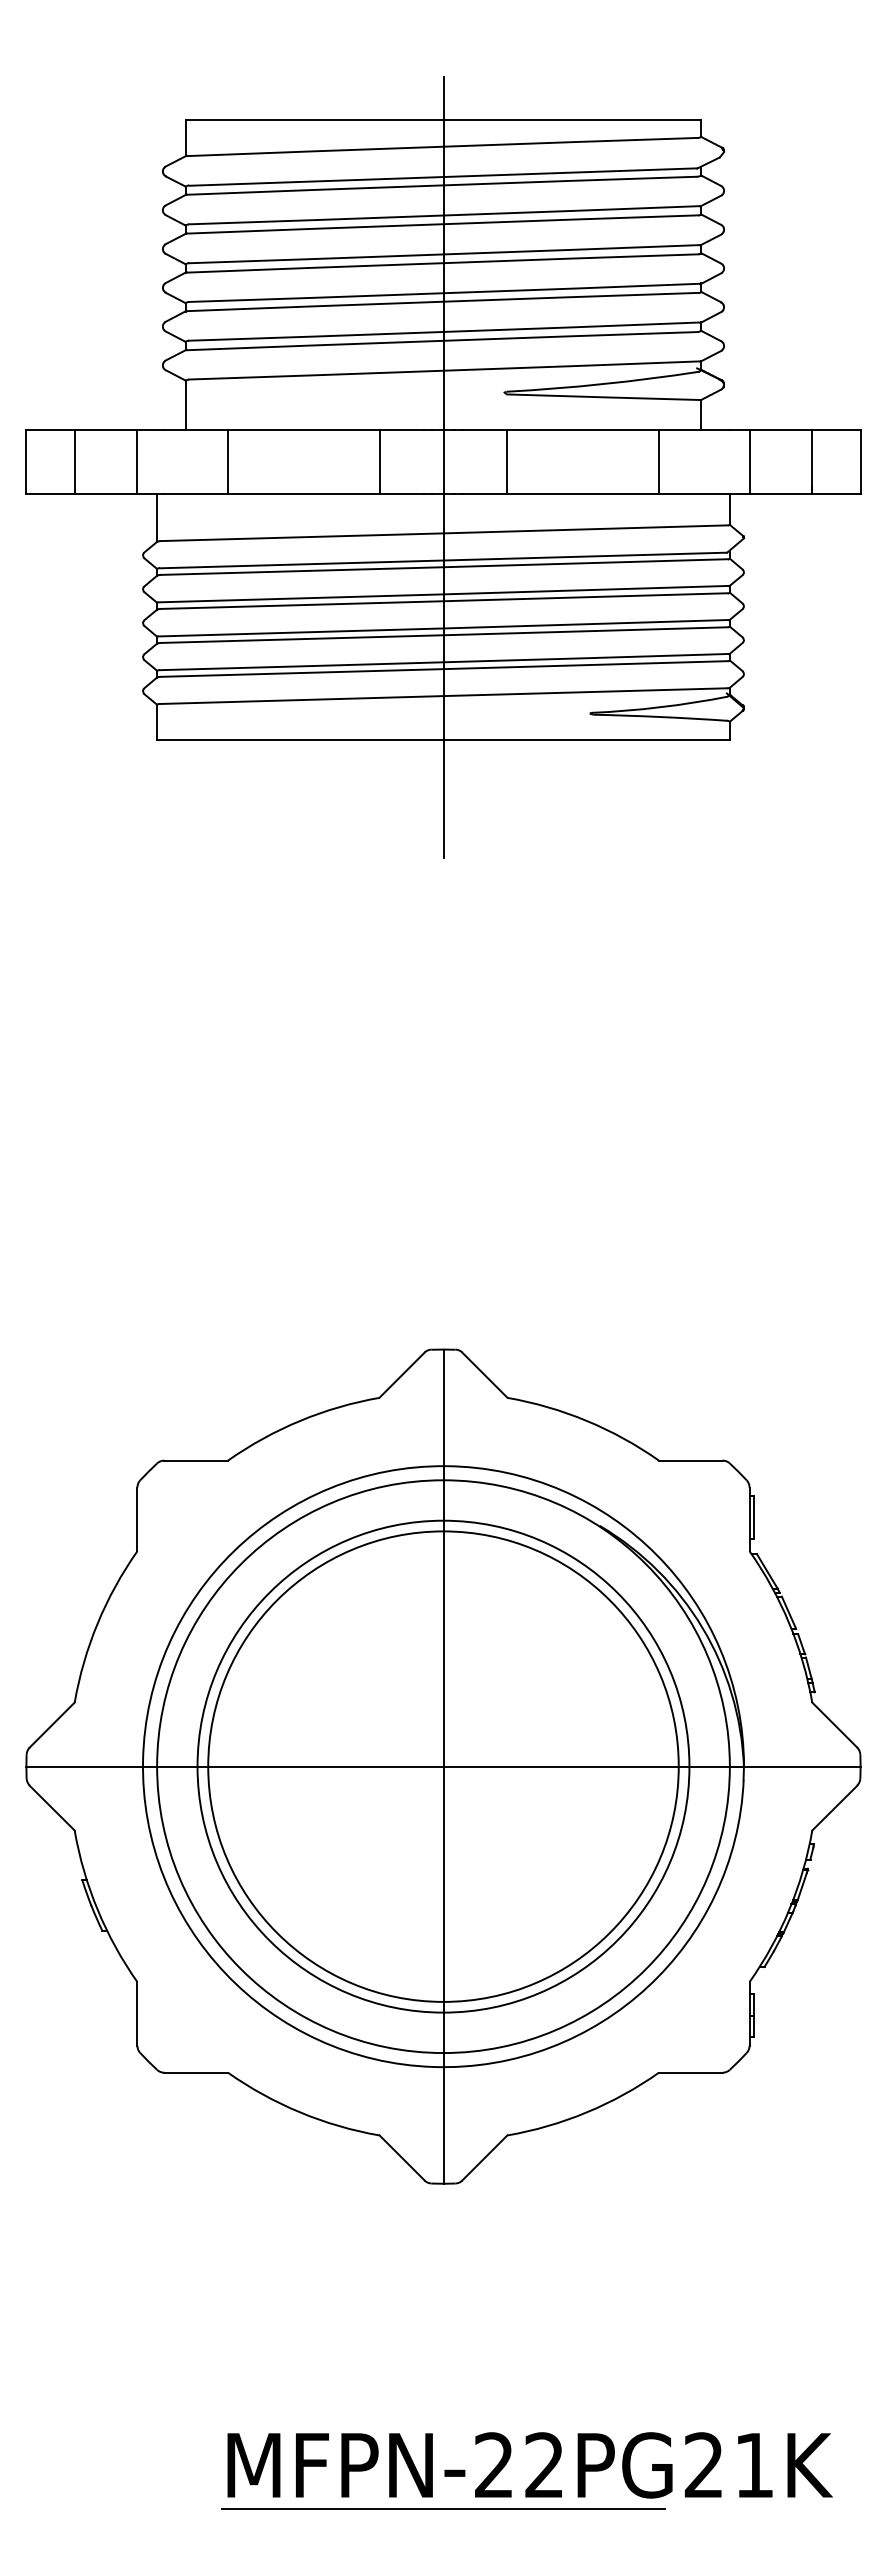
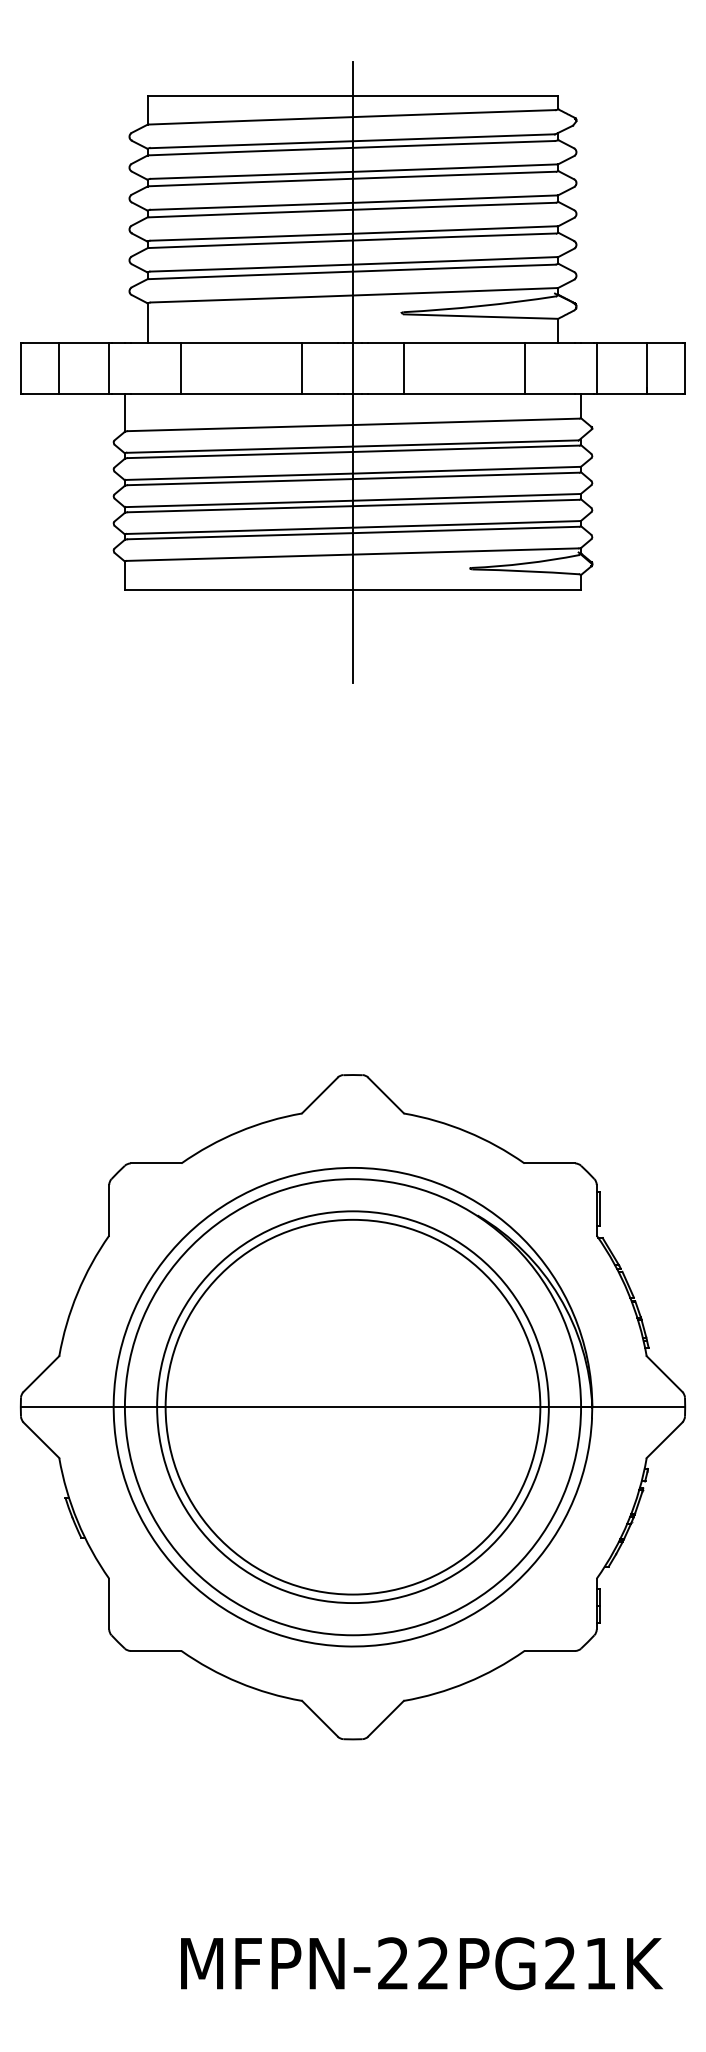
line: (443, 1766) -> (353, 1407), removed
line: (443, 2509) -> (353, 1998), removed

